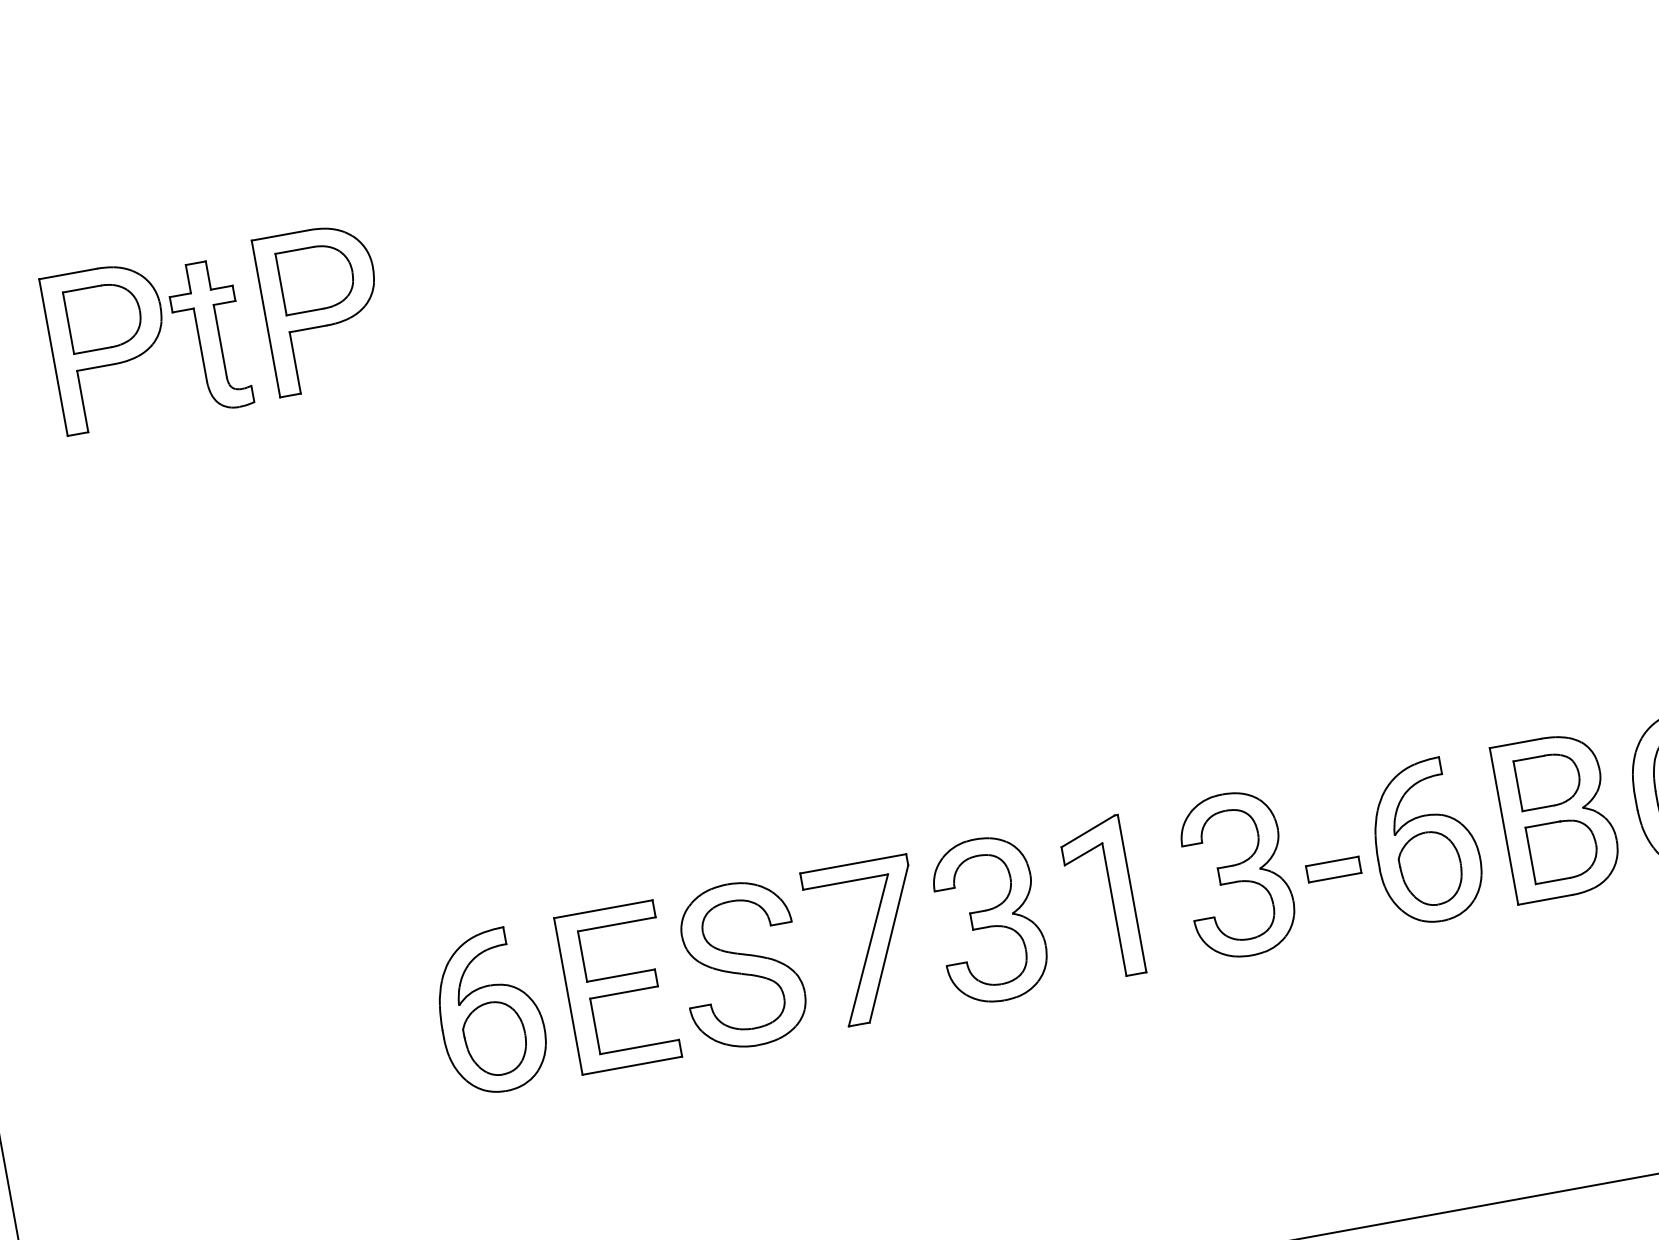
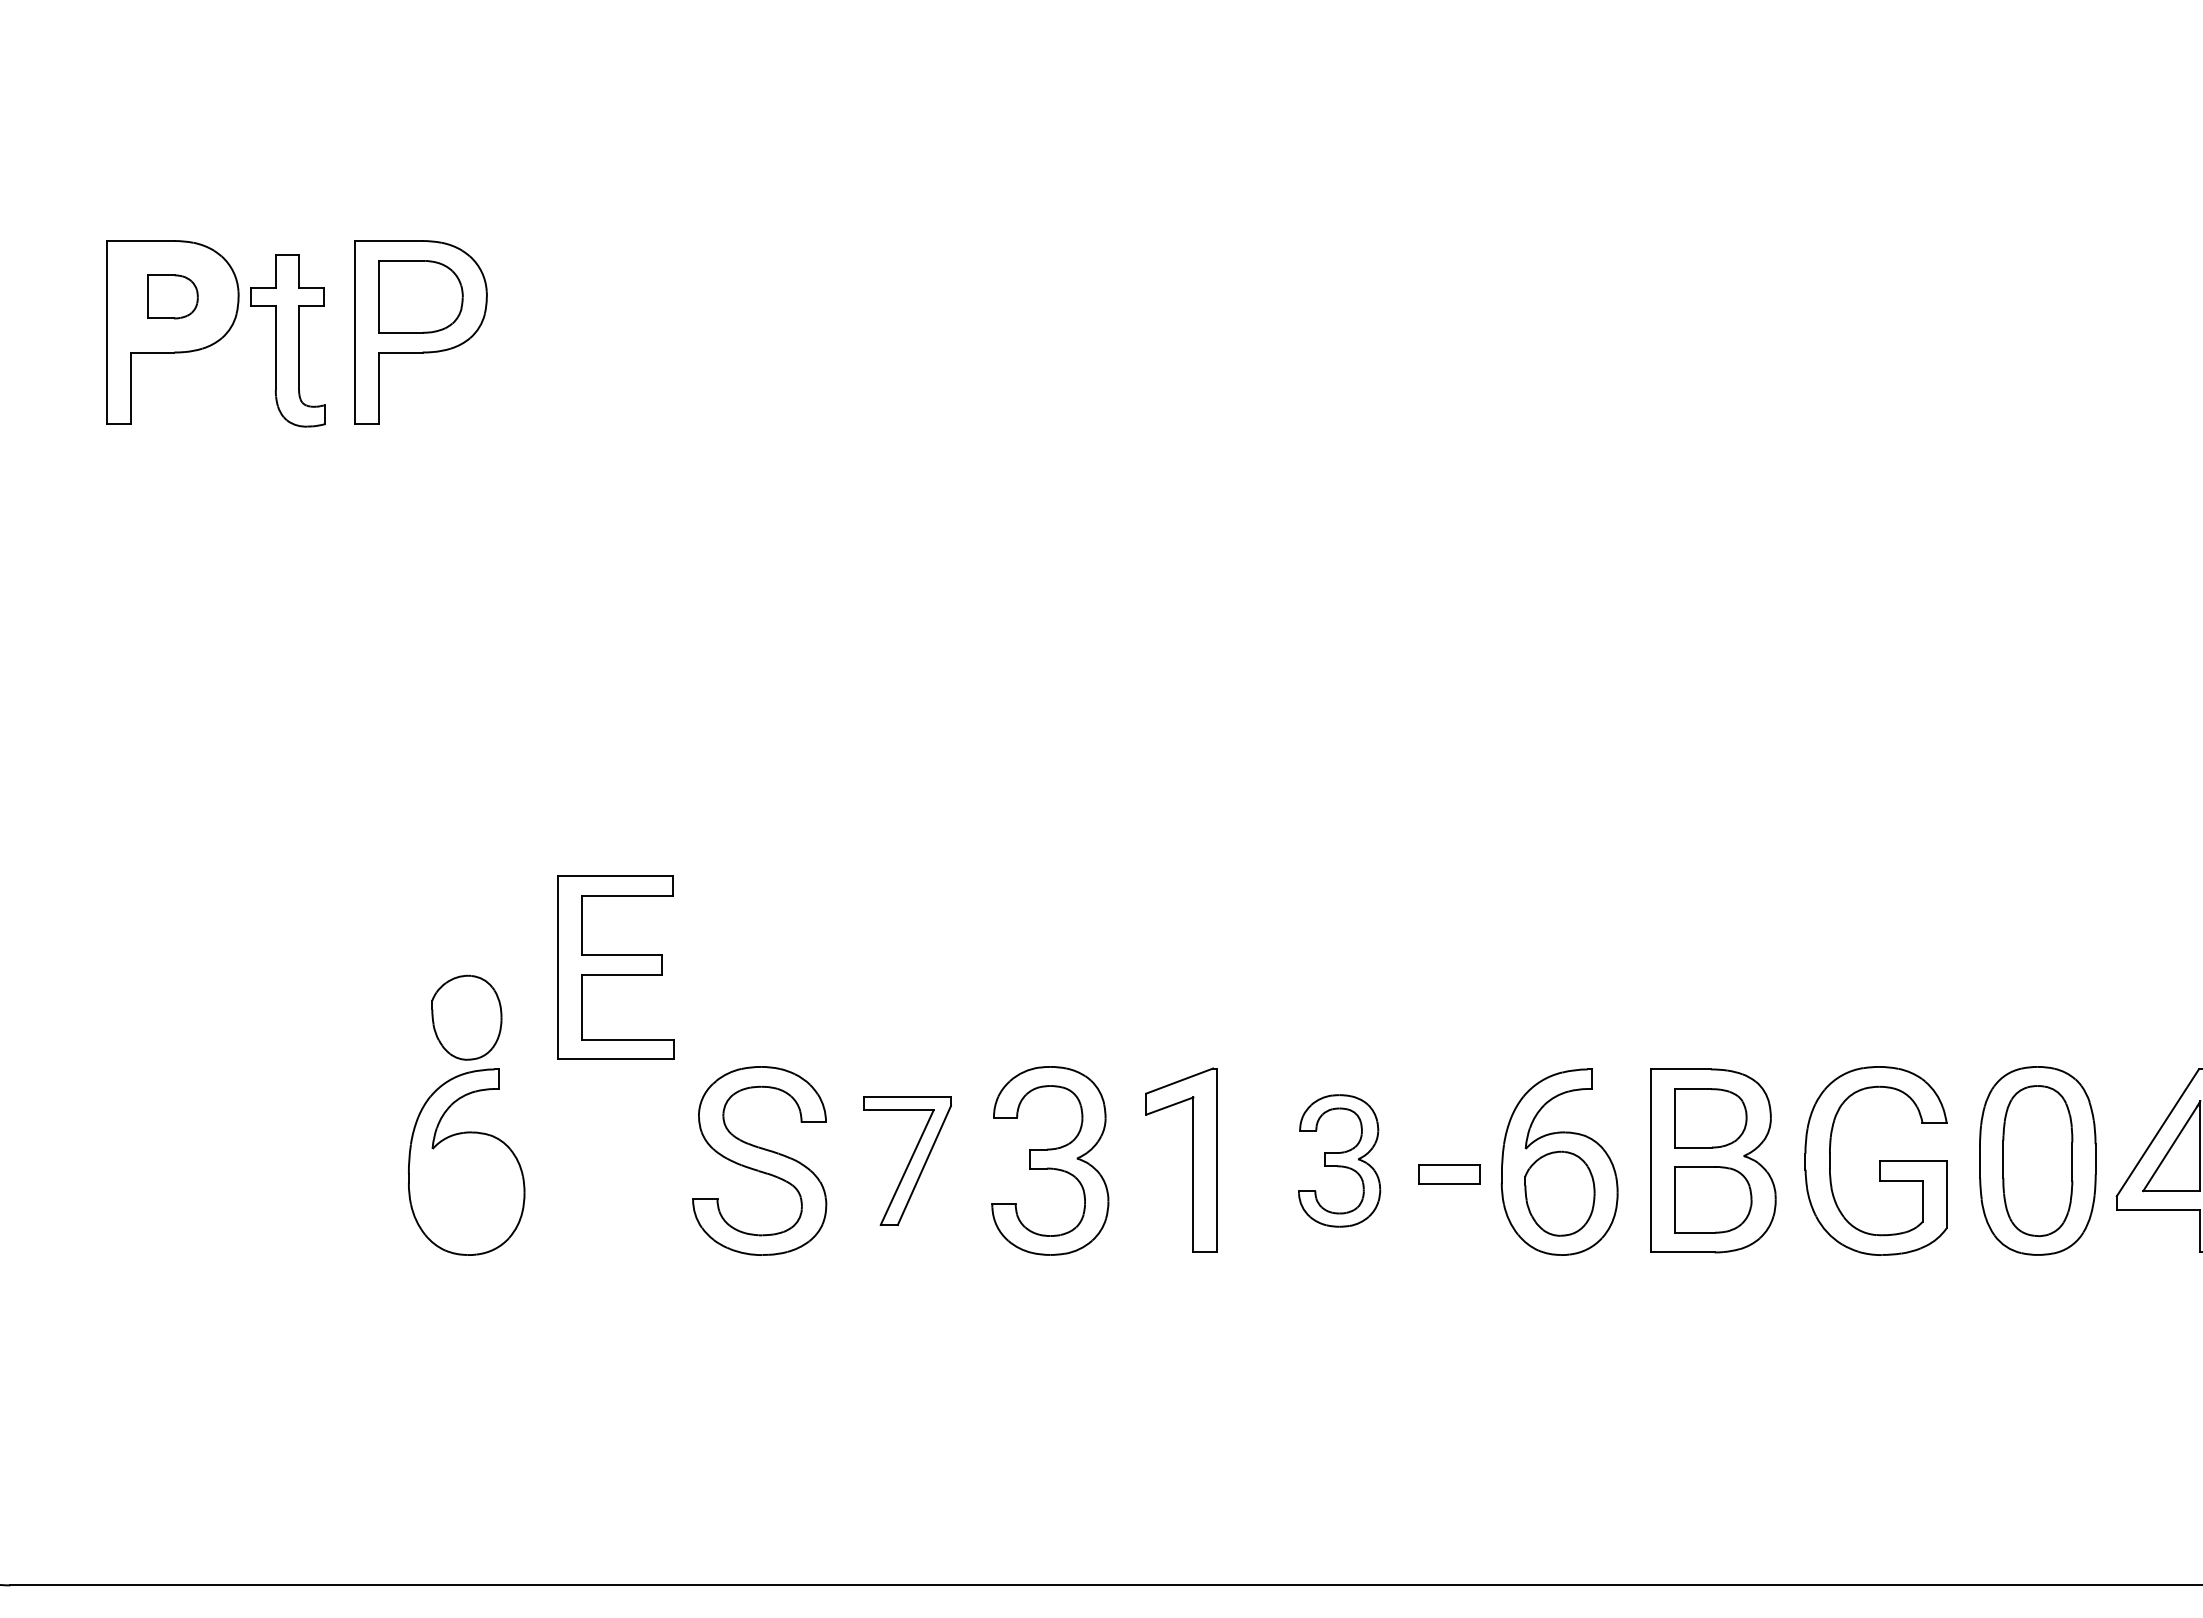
part: (103, 316) -> (172, 296), size x0.6
part: (1237, 874) -> (1339, 1160), size x0.7
part: (867, 941) -> (907, 1160), size x0.7
part: (617, 987) -> (615, 967), moved
part: (495, 1038) -> (466, 1017), moved

